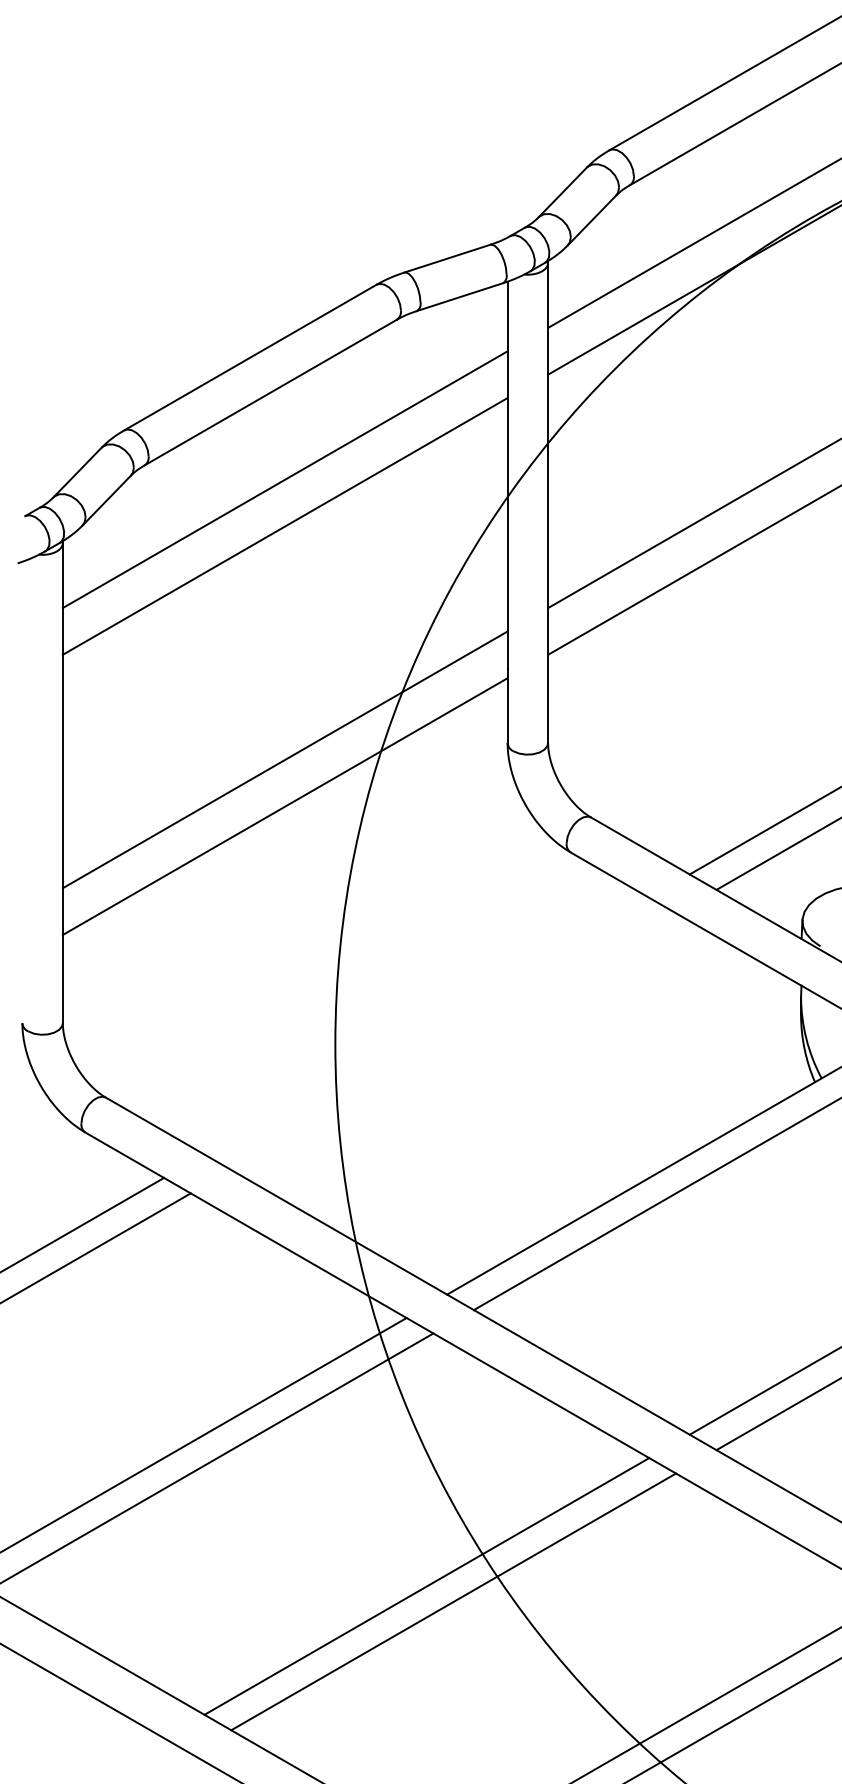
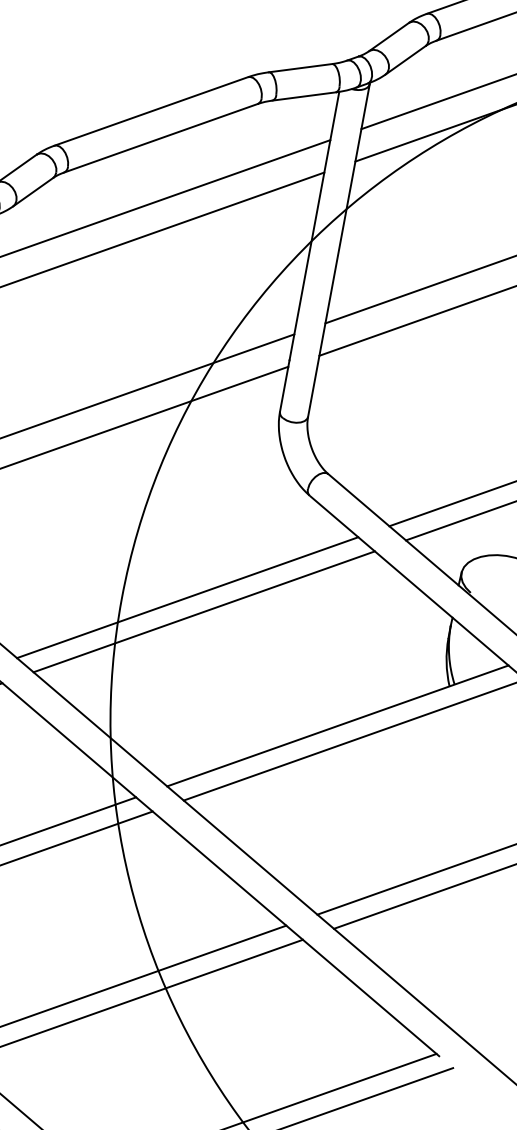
line: (426, 1025) -> (187, 597), added
line: (453, 1041) -> (204, 611), added

